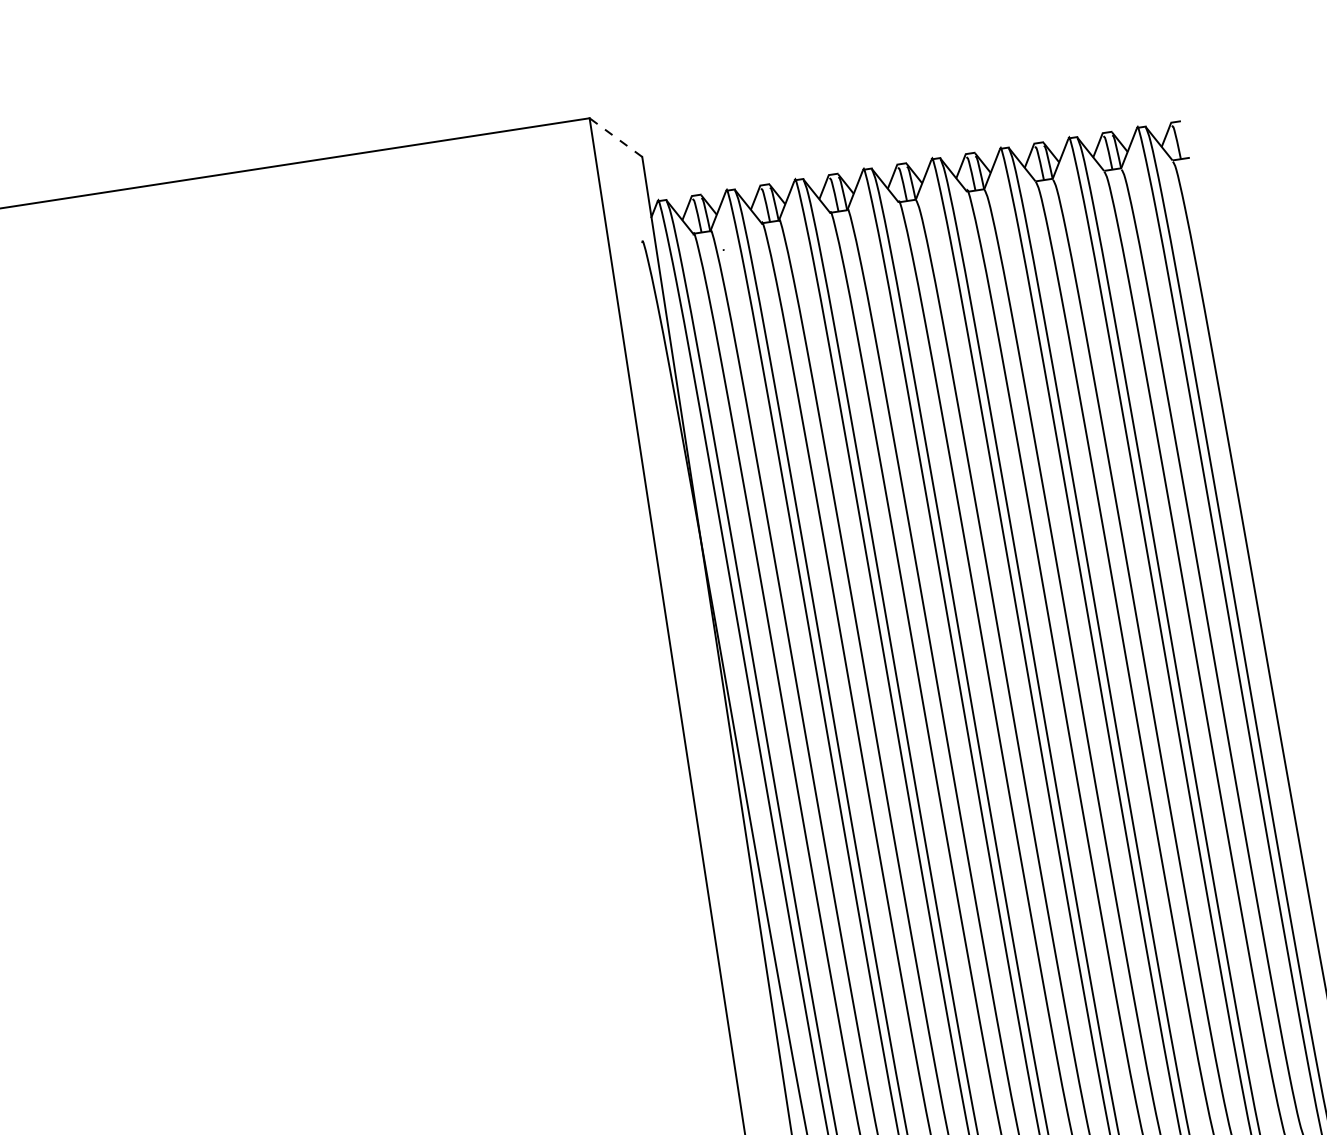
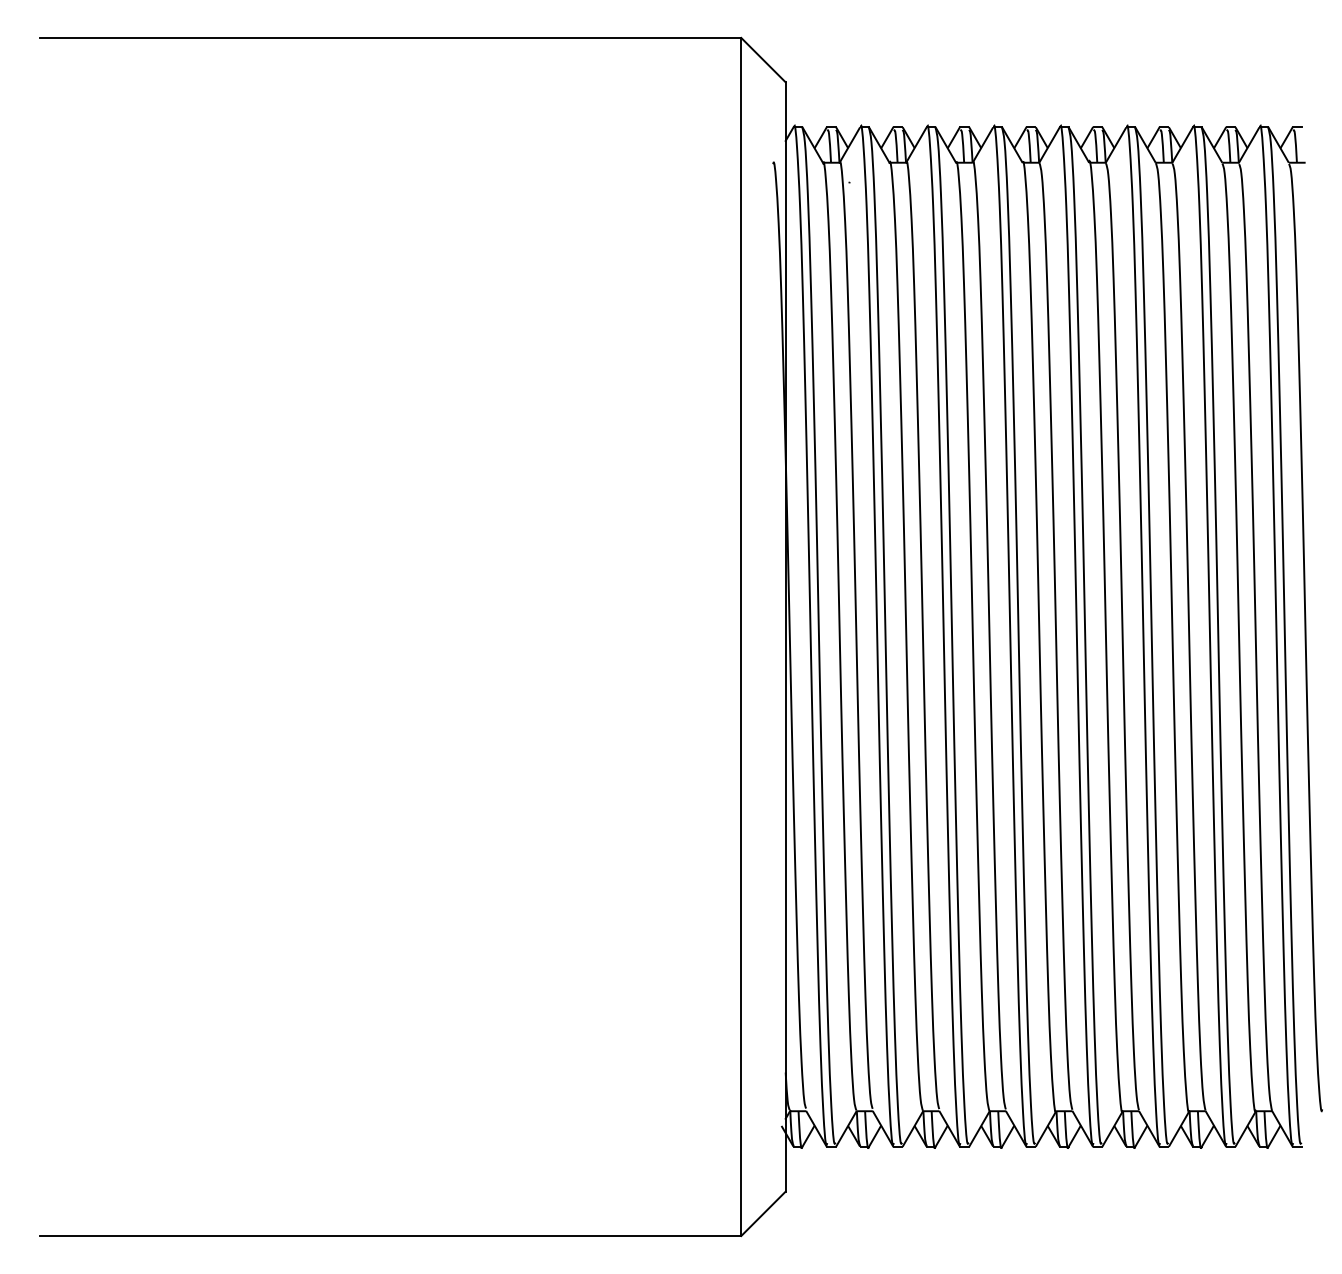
line: (615, 136) -> (763, 59), dashed -> solid

